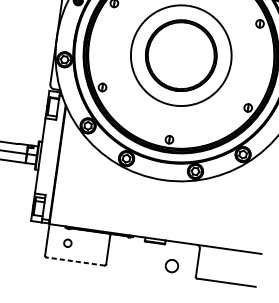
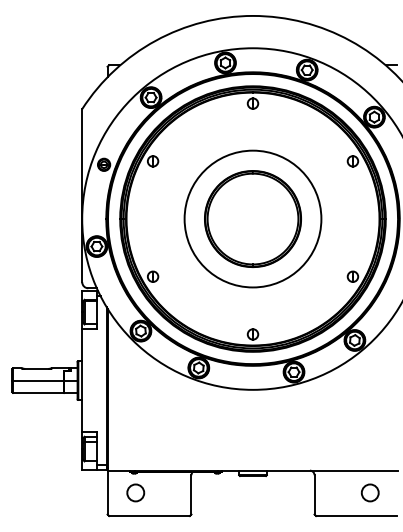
part: (67, 242) -> (135, 492), size x1.67
line: (75, 261) -> (149, 516), dashed -> solid
part: (172, 265) -> (370, 492), moved

